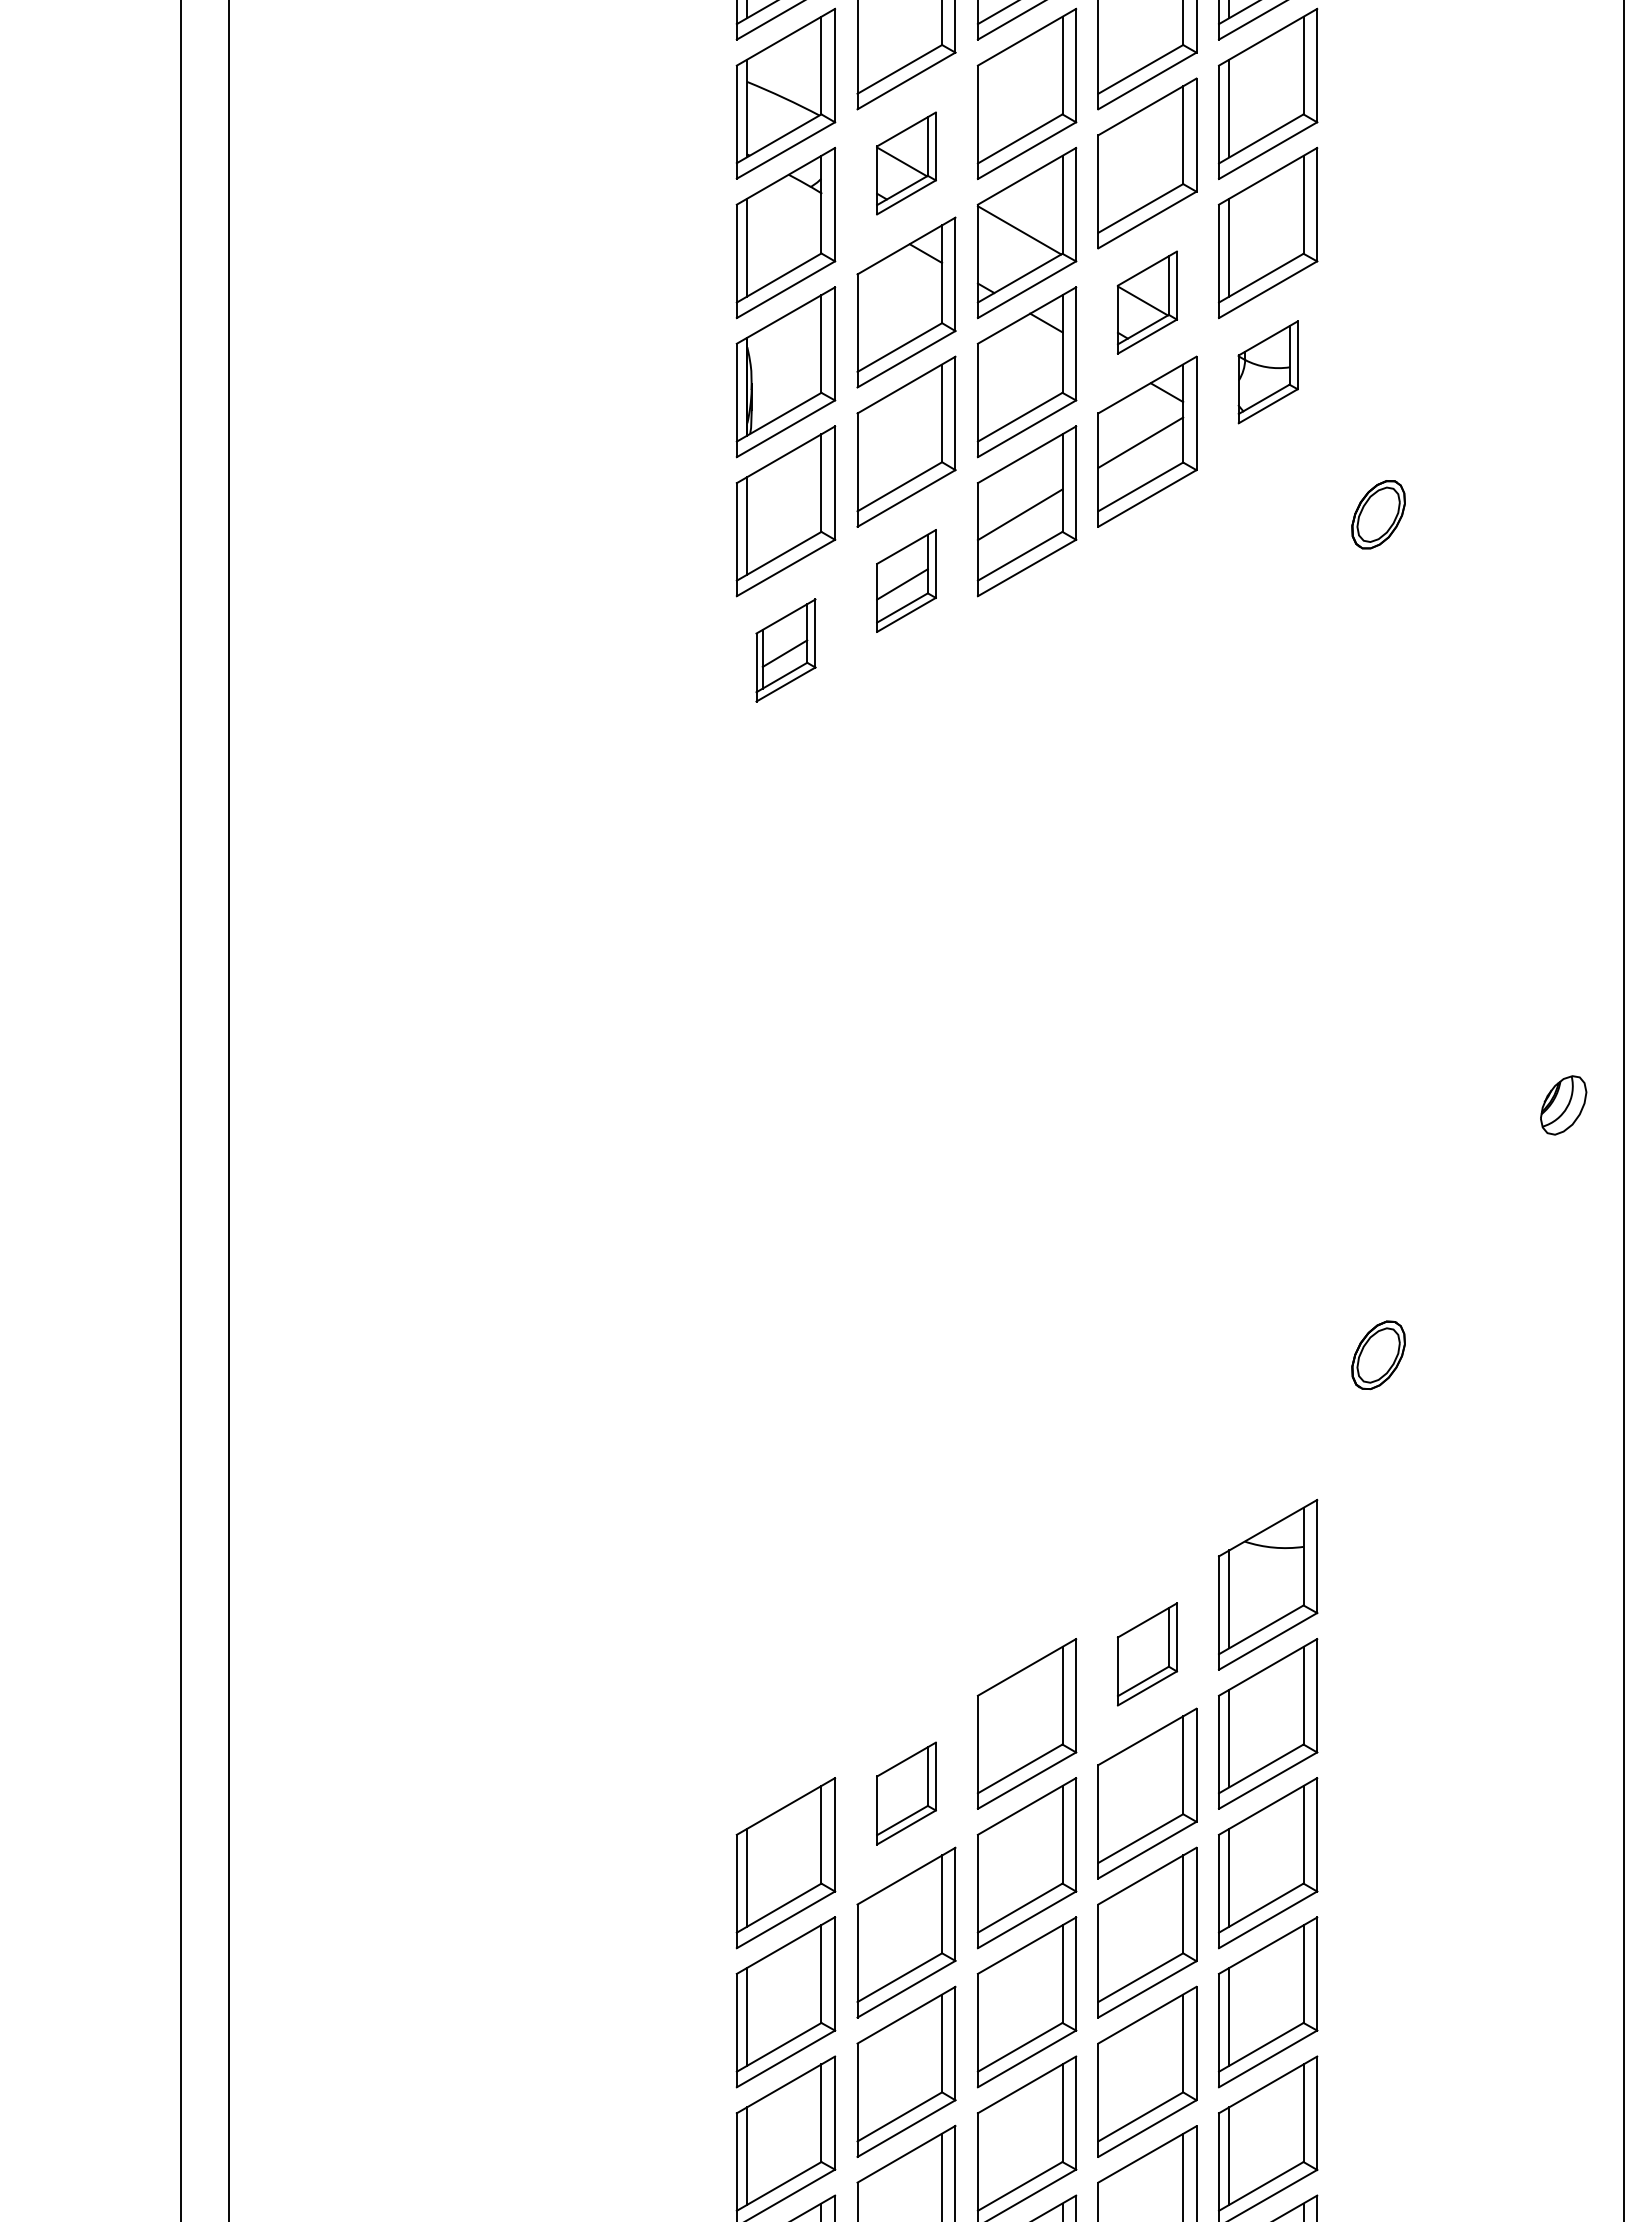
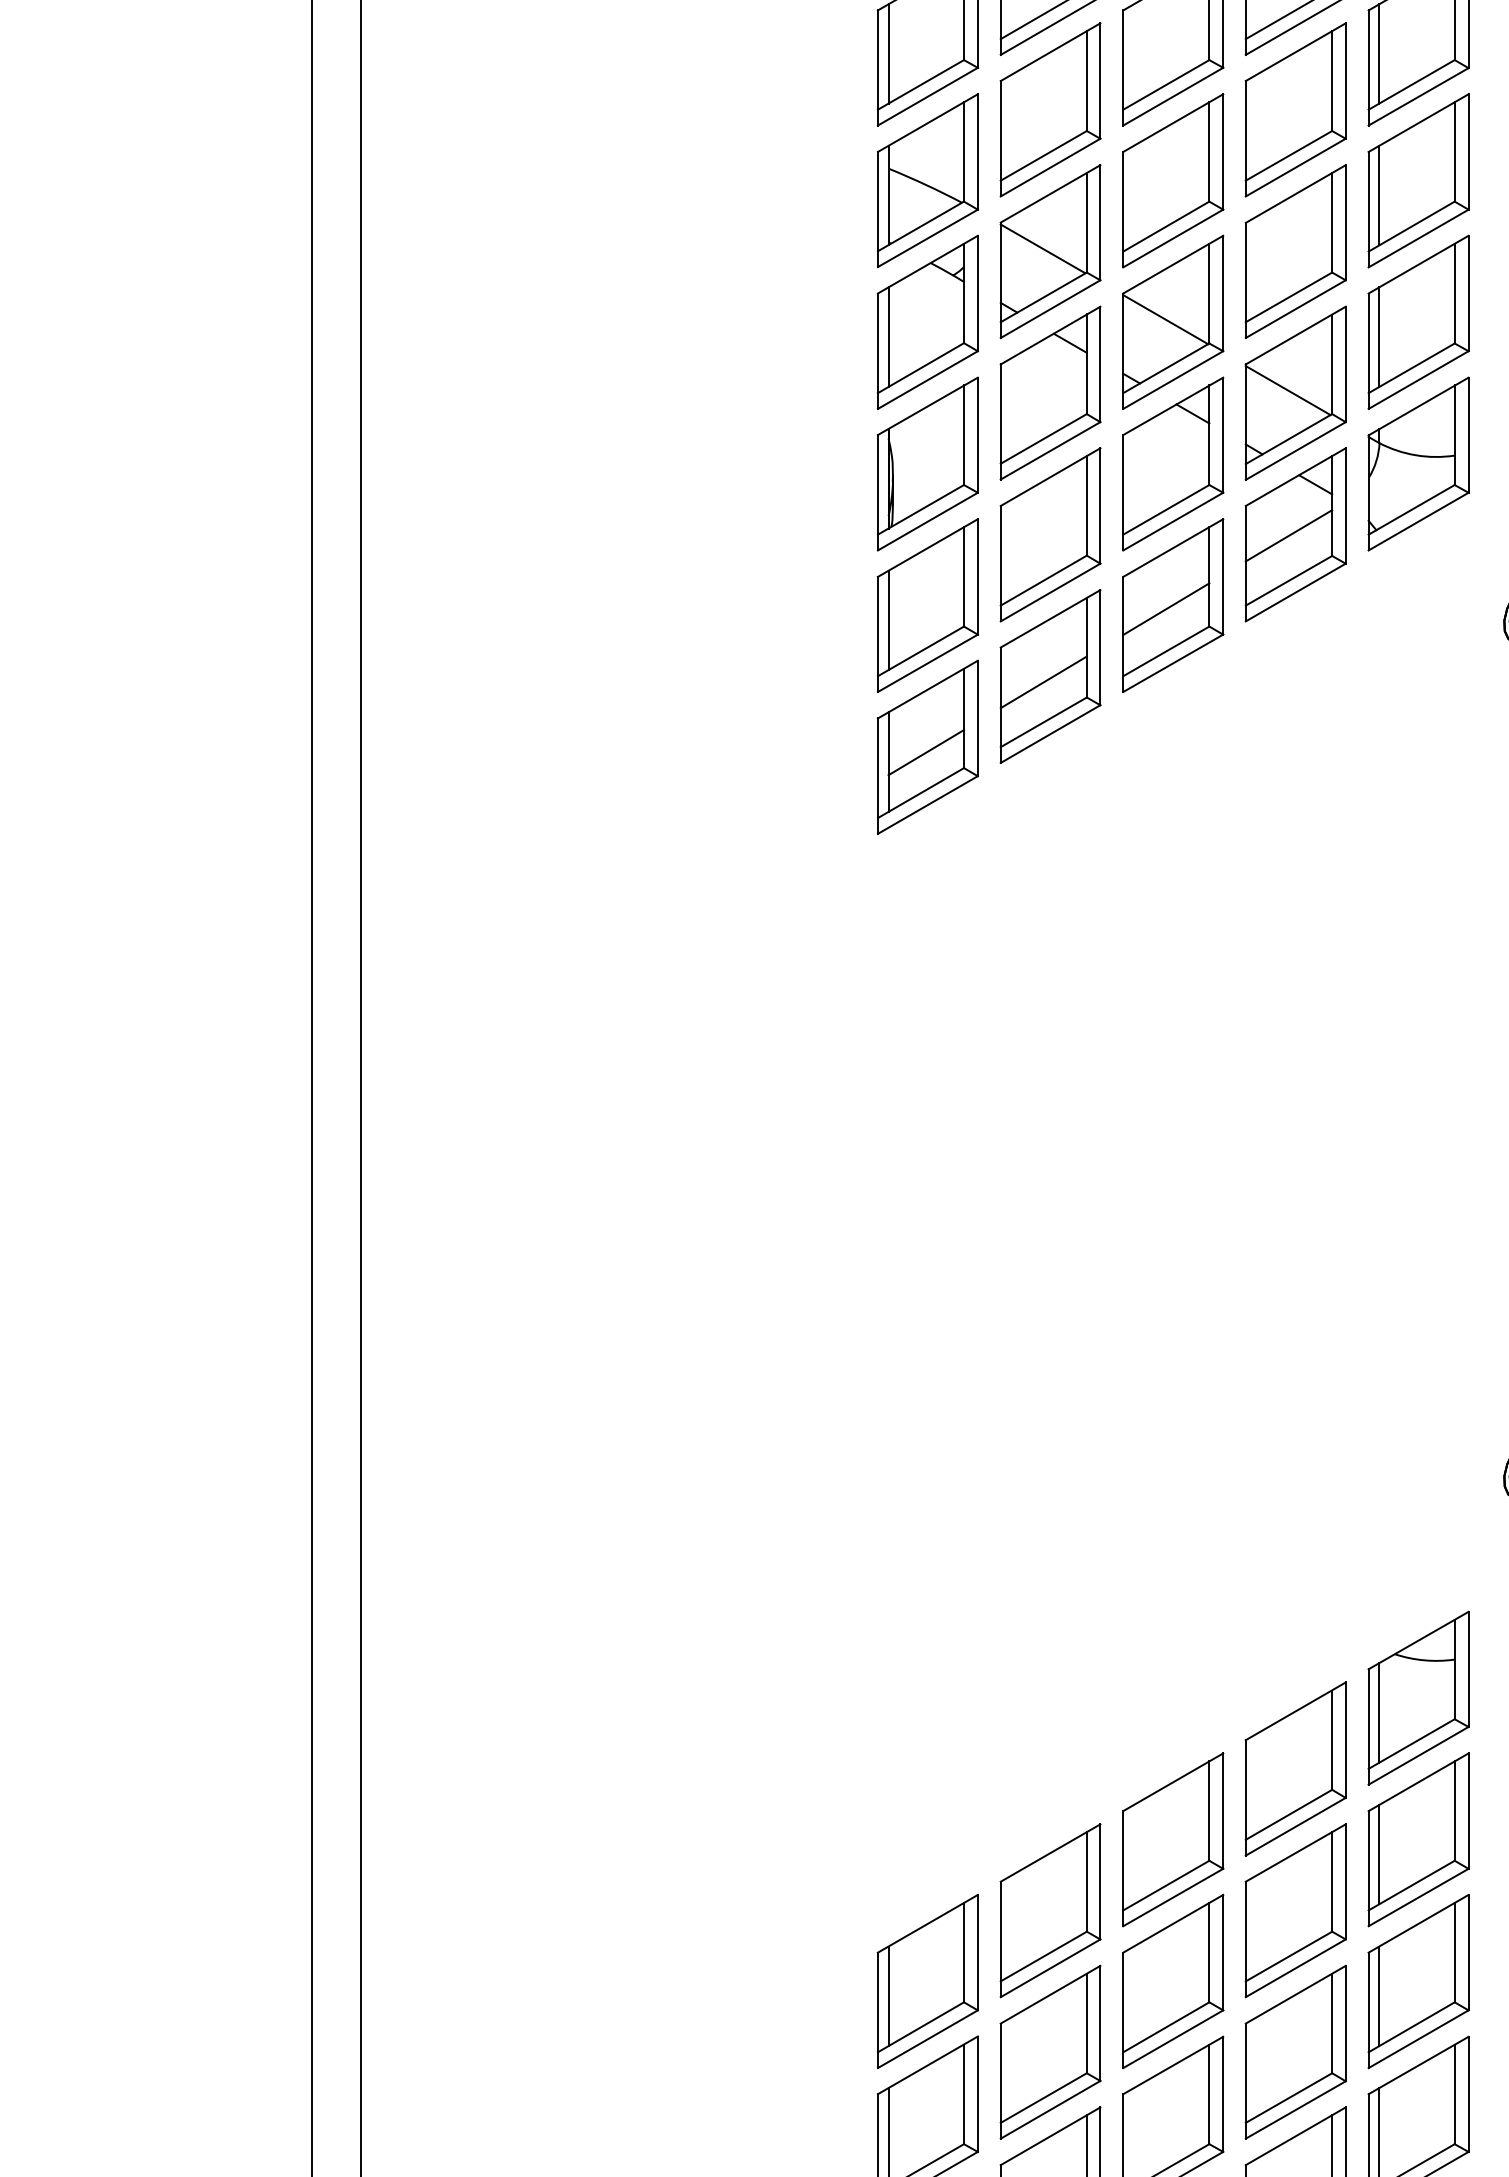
part: (906, 163) -> (1050, 251), size x1.67
part: (1147, 302) -> (1295, 393), size x1.67
part: (1268, 372) -> (1419, 464), size x1.67
part: (906, 580) -> (1050, 676), size x1.67
part: (785, 650) -> (927, 747), size x1.67
part: (1147, 1654) -> (1295, 1769), size x1.67
part: (906, 1793) -> (1050, 1910), size x1.67

